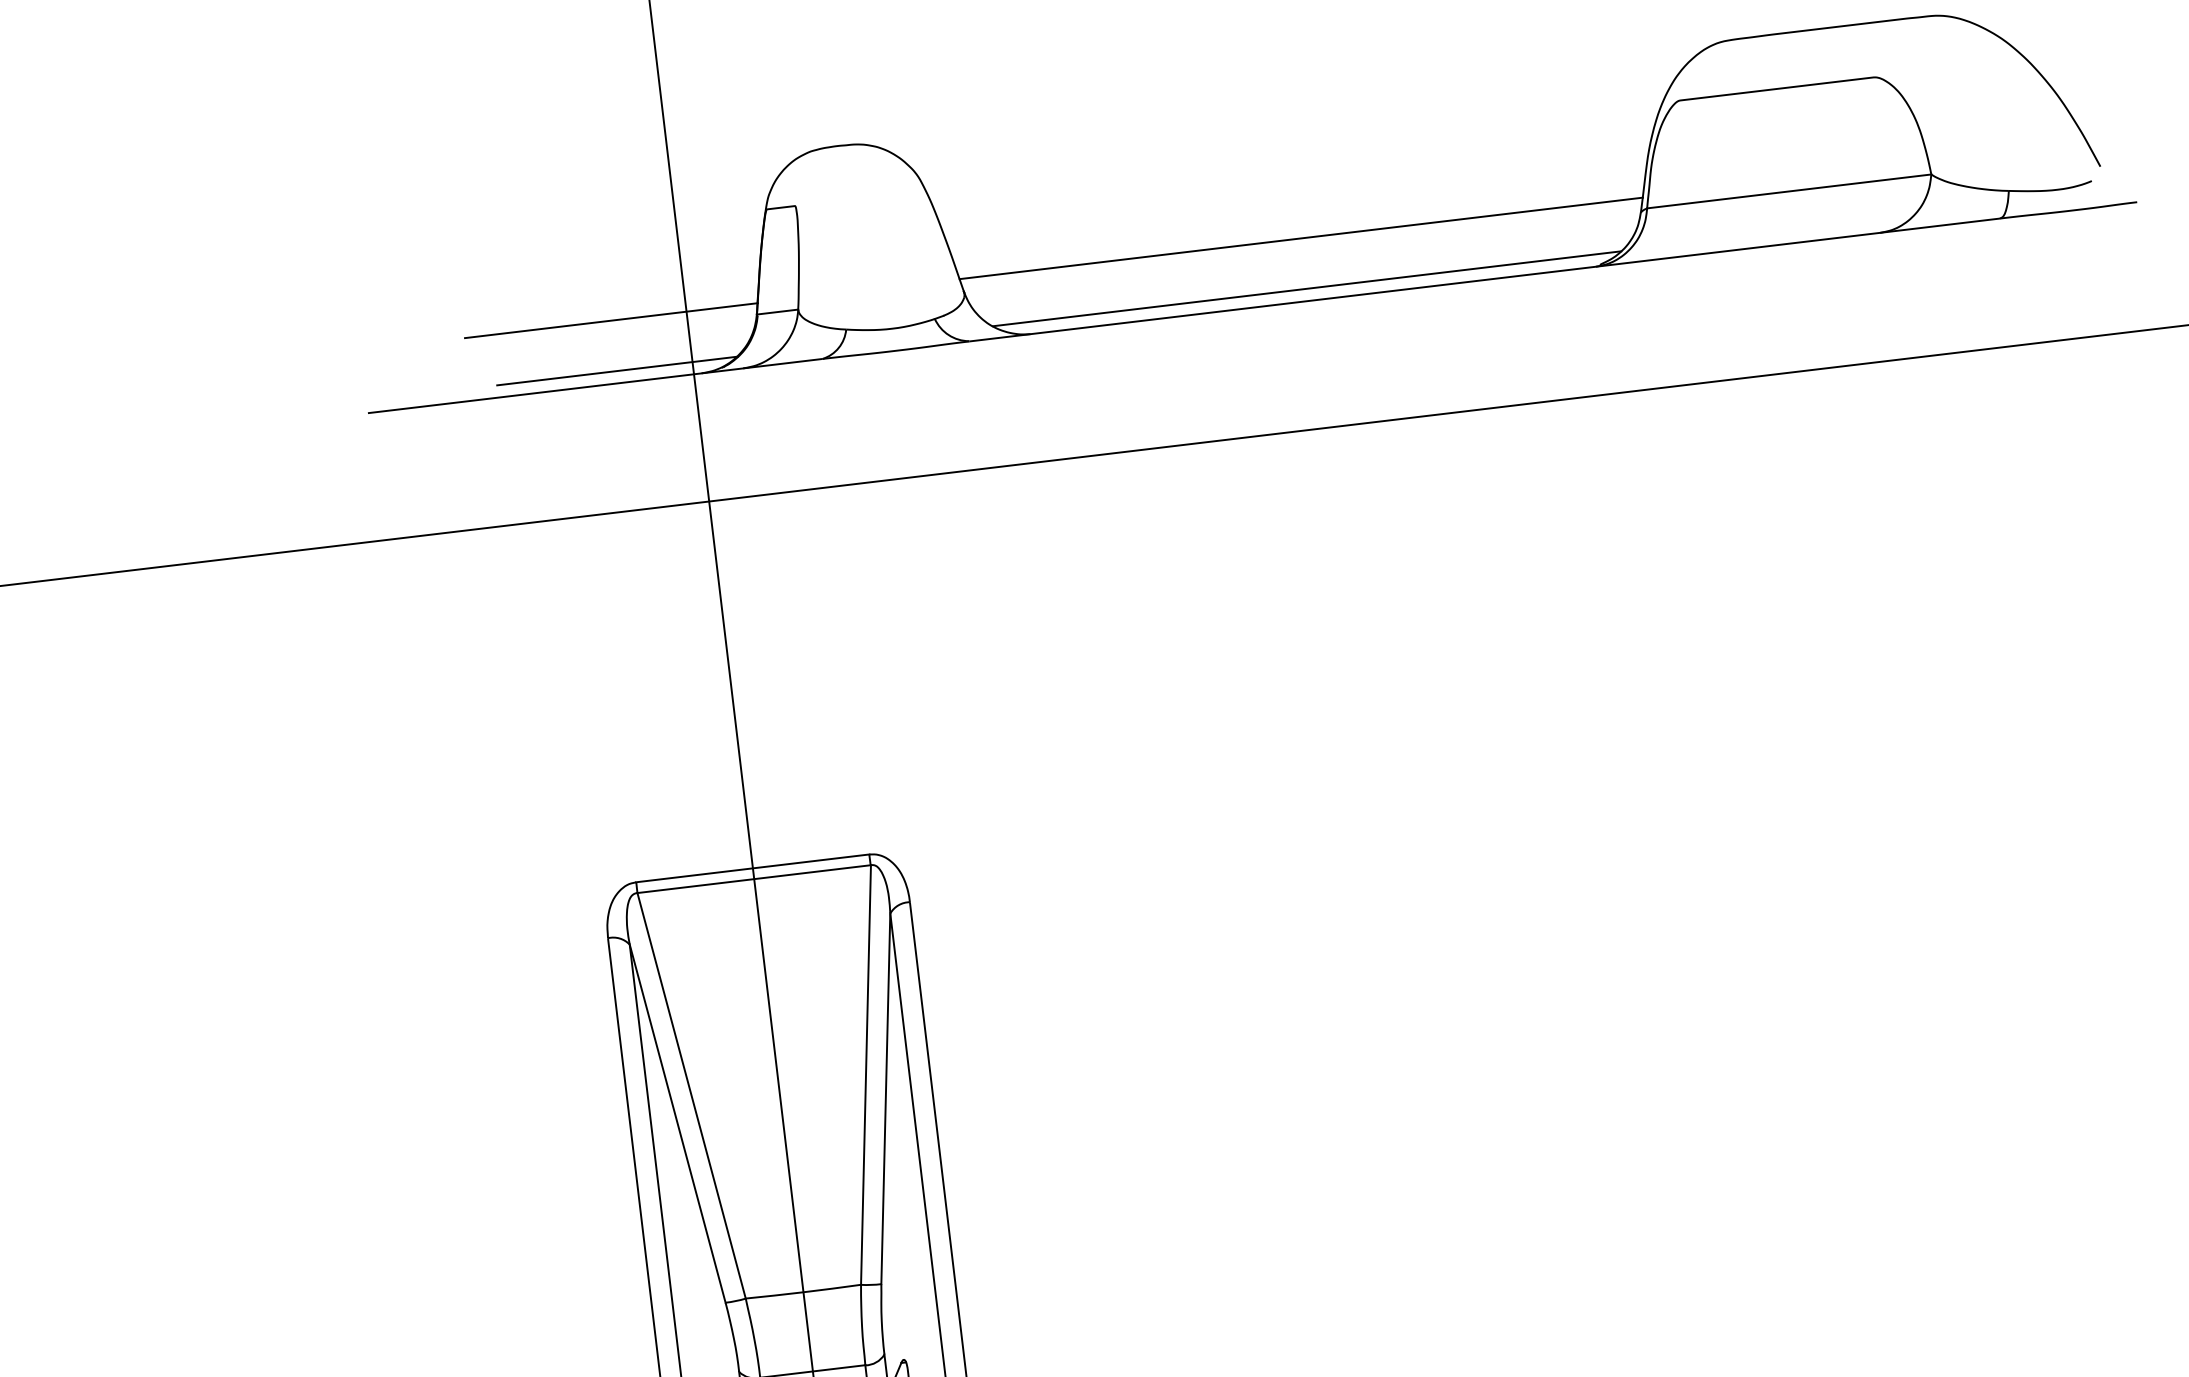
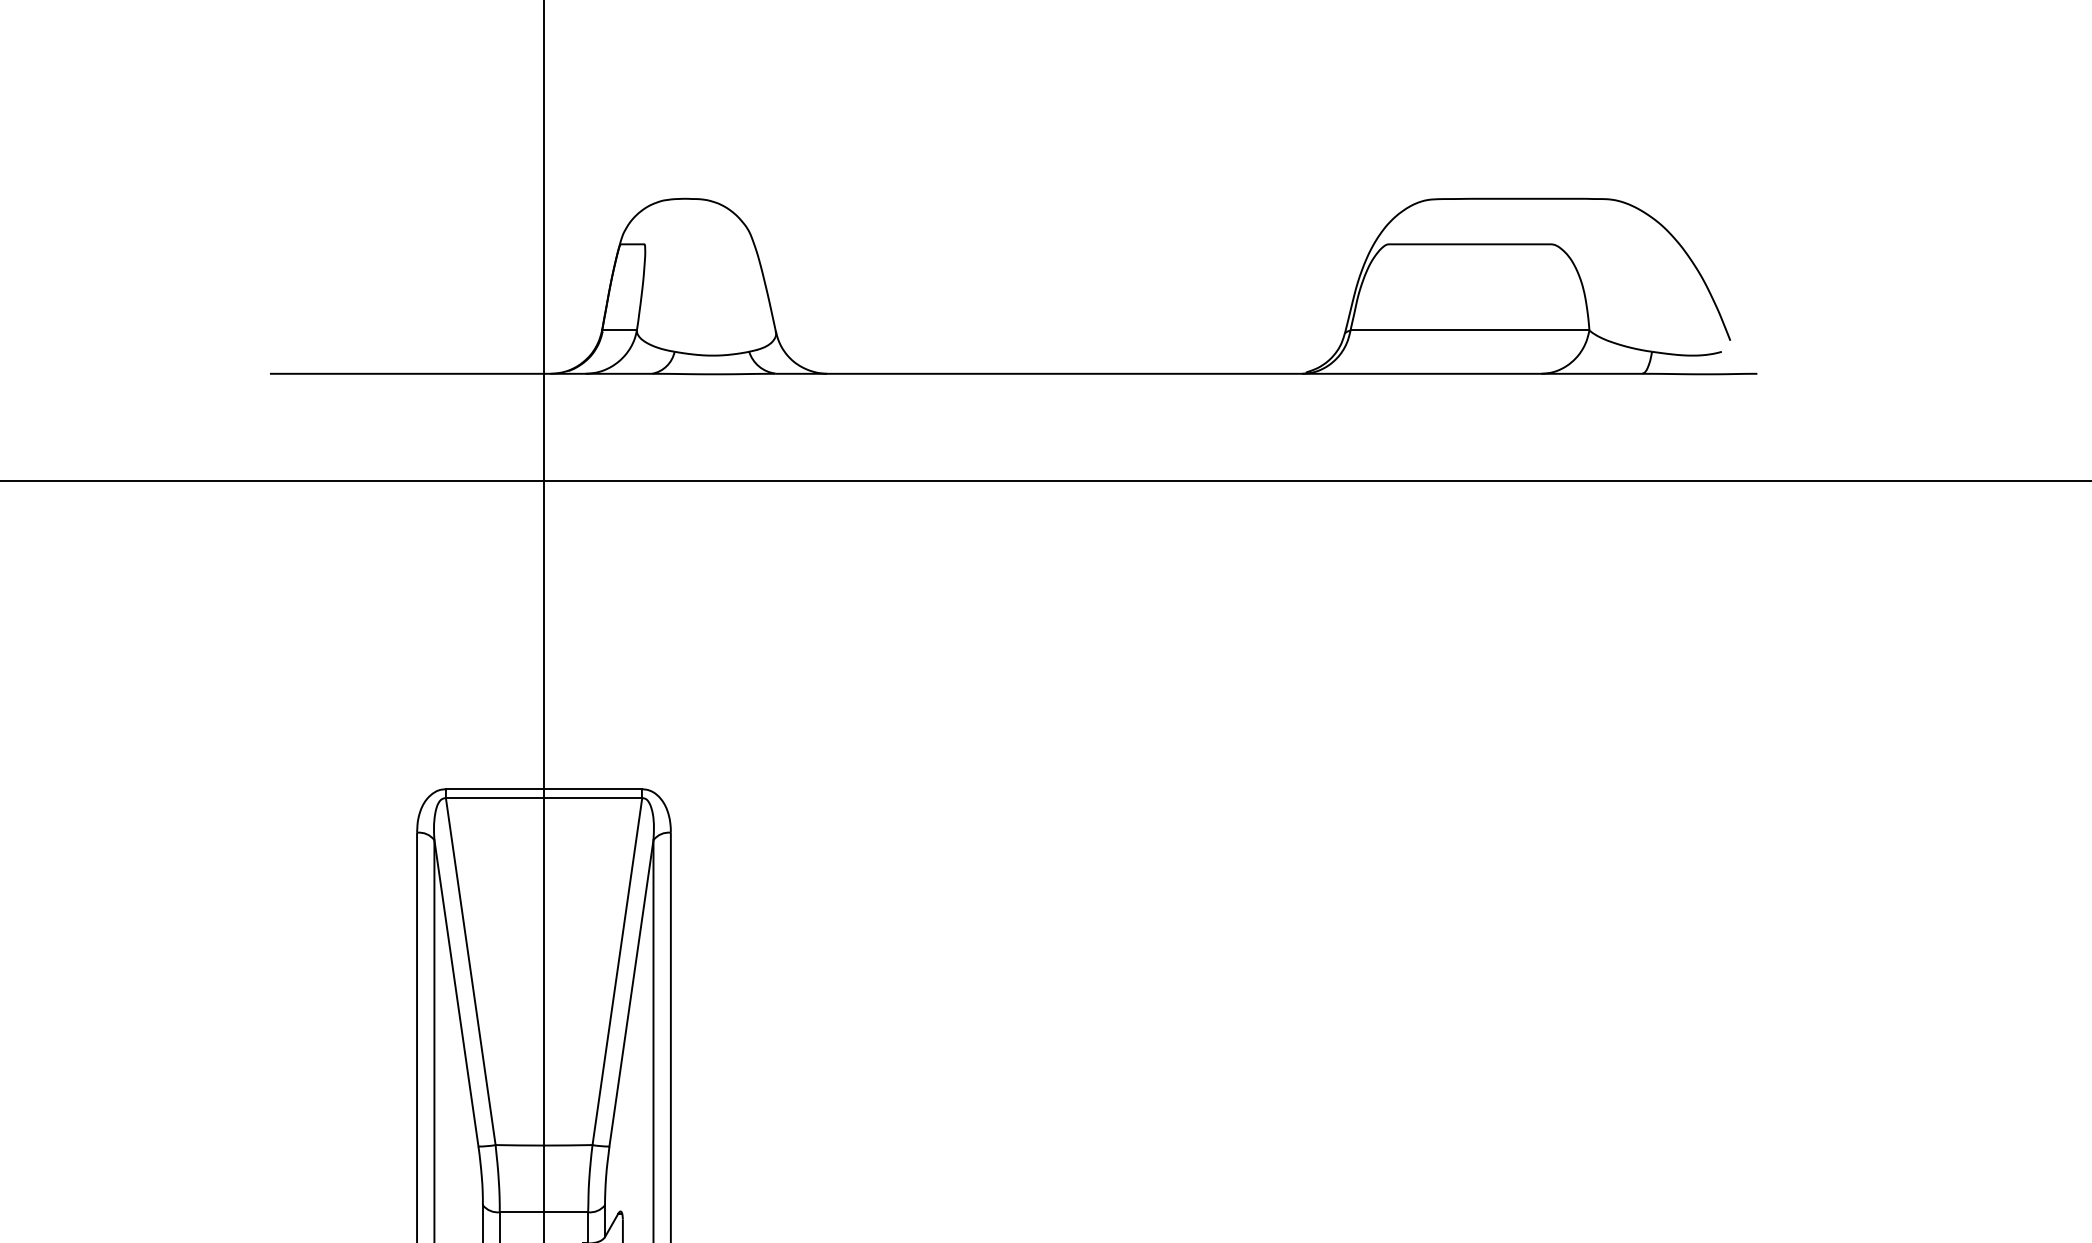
line: (1300, 238) -> (1060, 321), removed
line: (1306, 288) -> (1060, 363), removed
line: (610, 321) -> (480, 321), removed
line: (616, 371) -> (480, 363), removed

